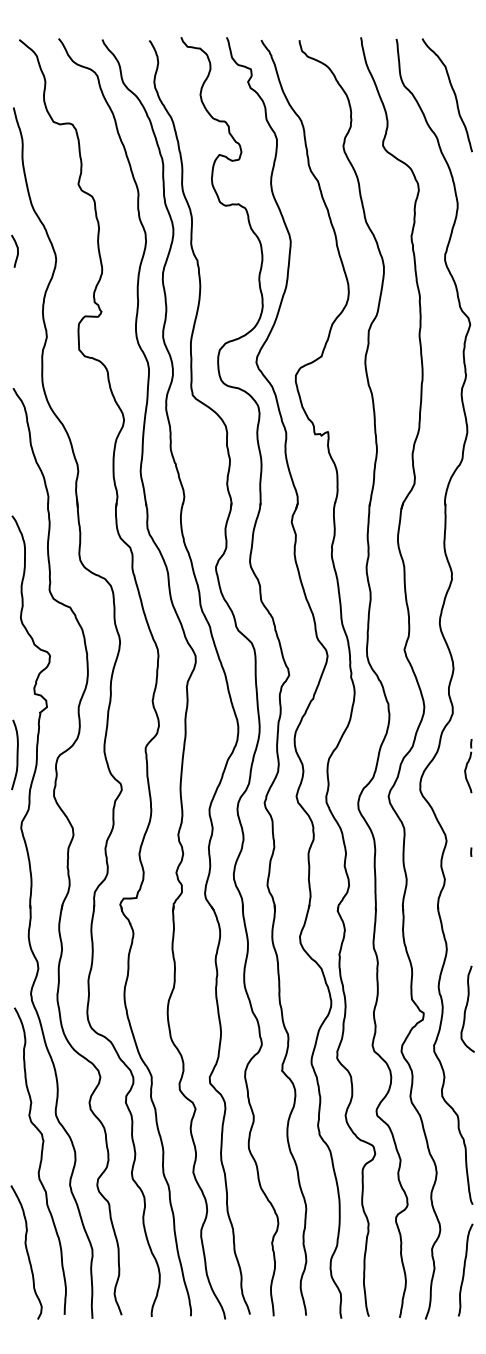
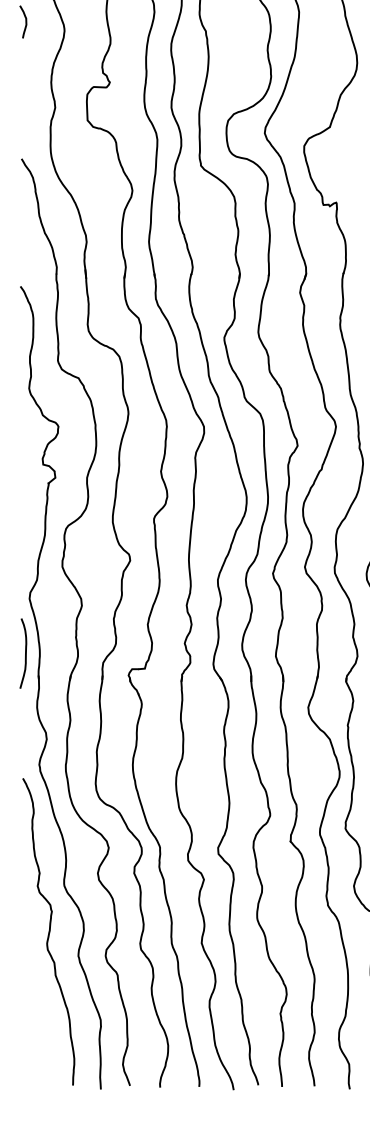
curve: (16, 754) -> (24, 653), moved
curve: (26, 1252) -> (34, 1023), removed

